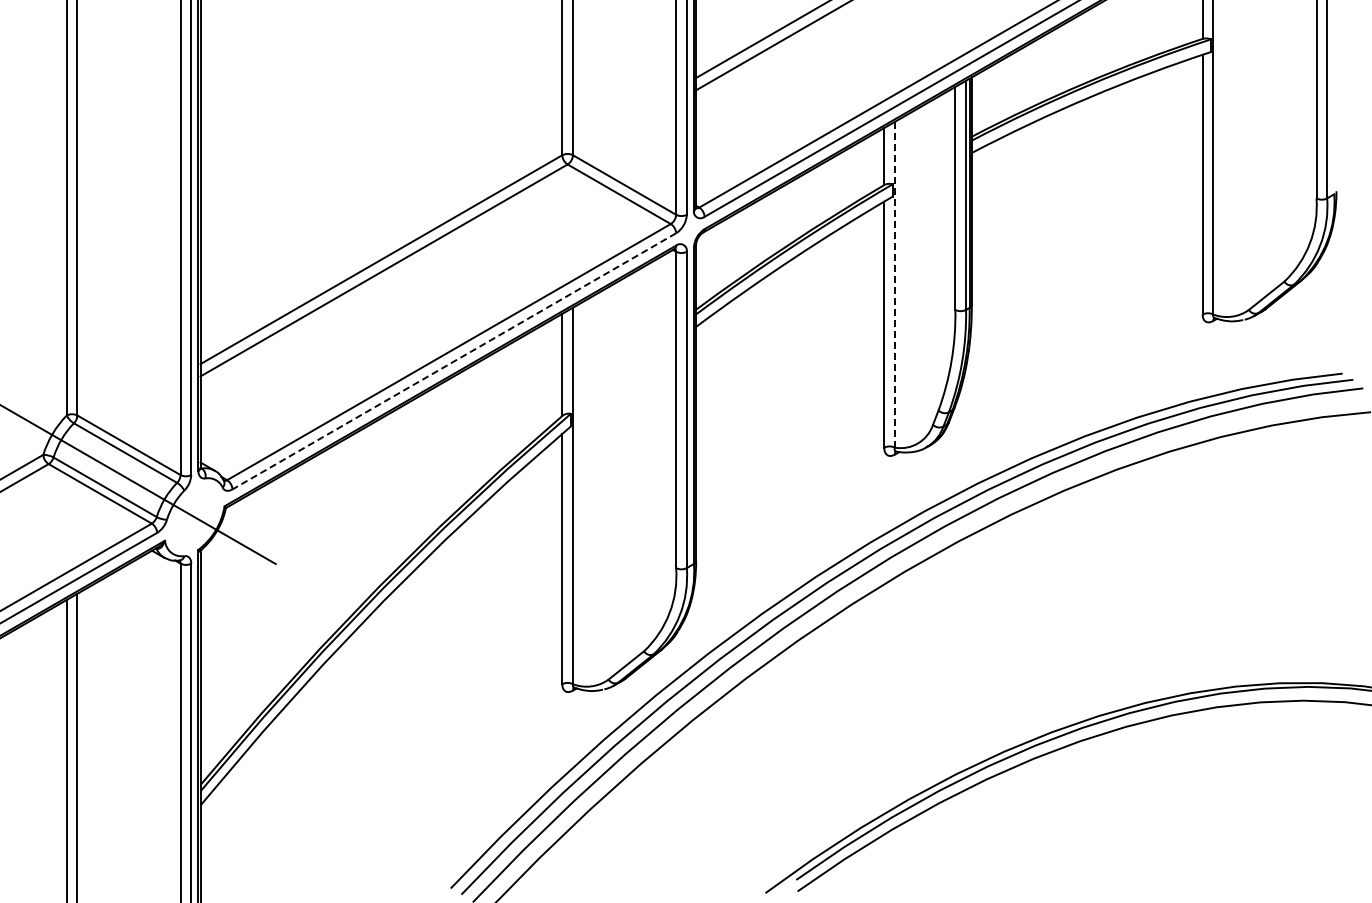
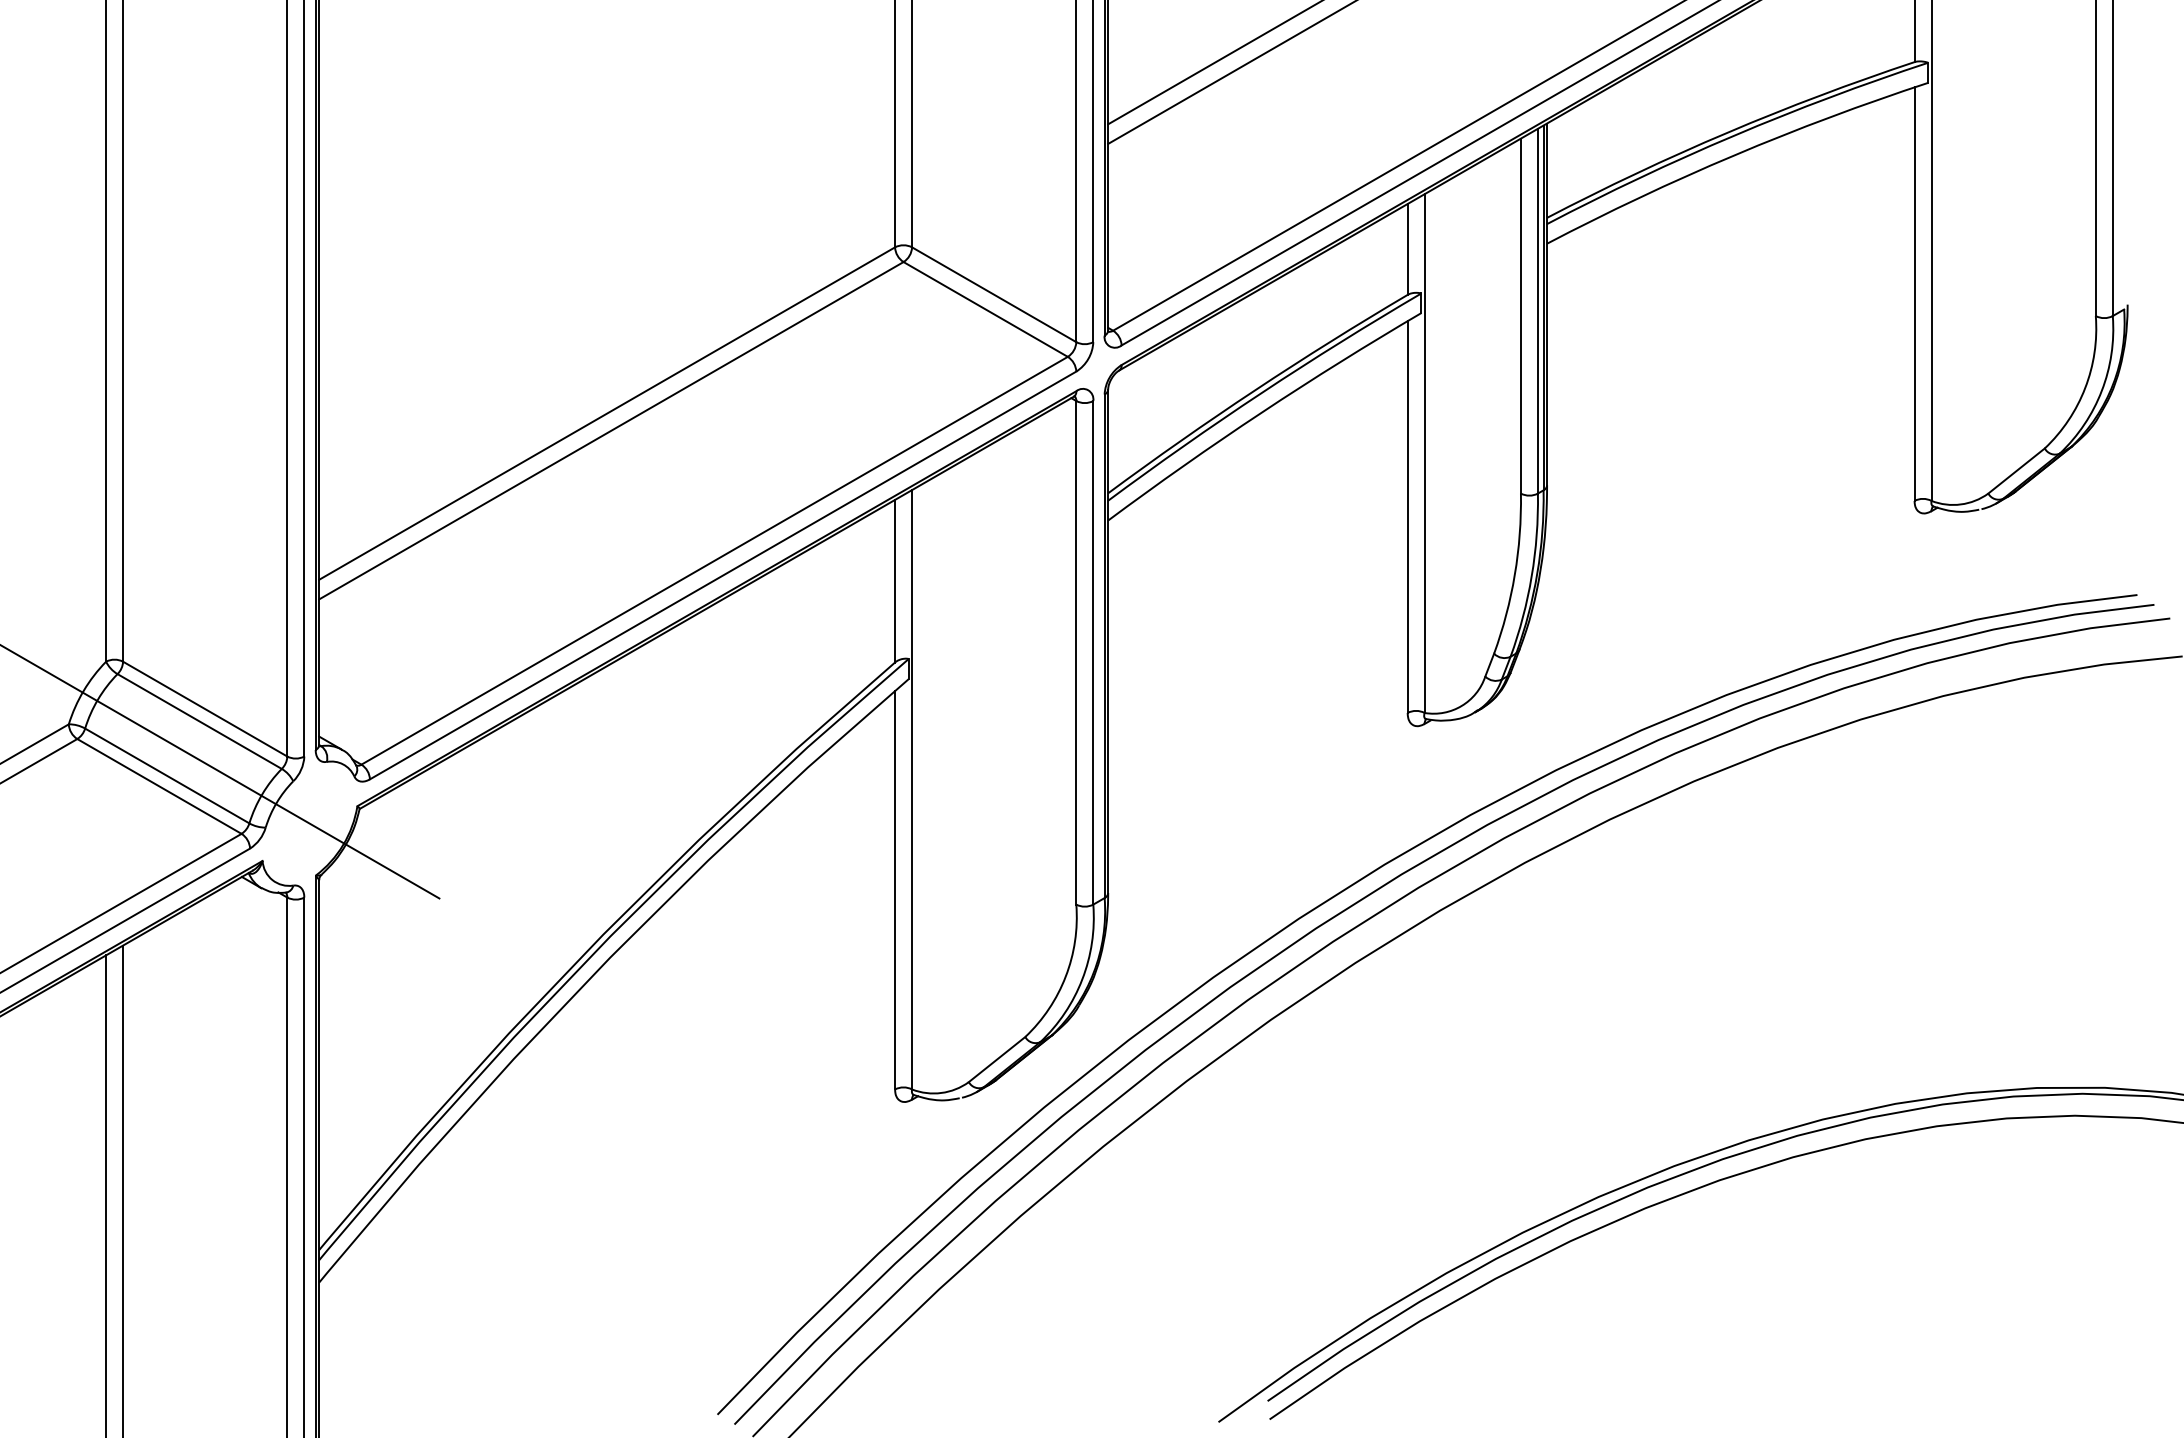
line: (894, 284) -> (1423, 453), dashed -> solid
line: (453, 361) -> (721, 575), dashed -> solid

